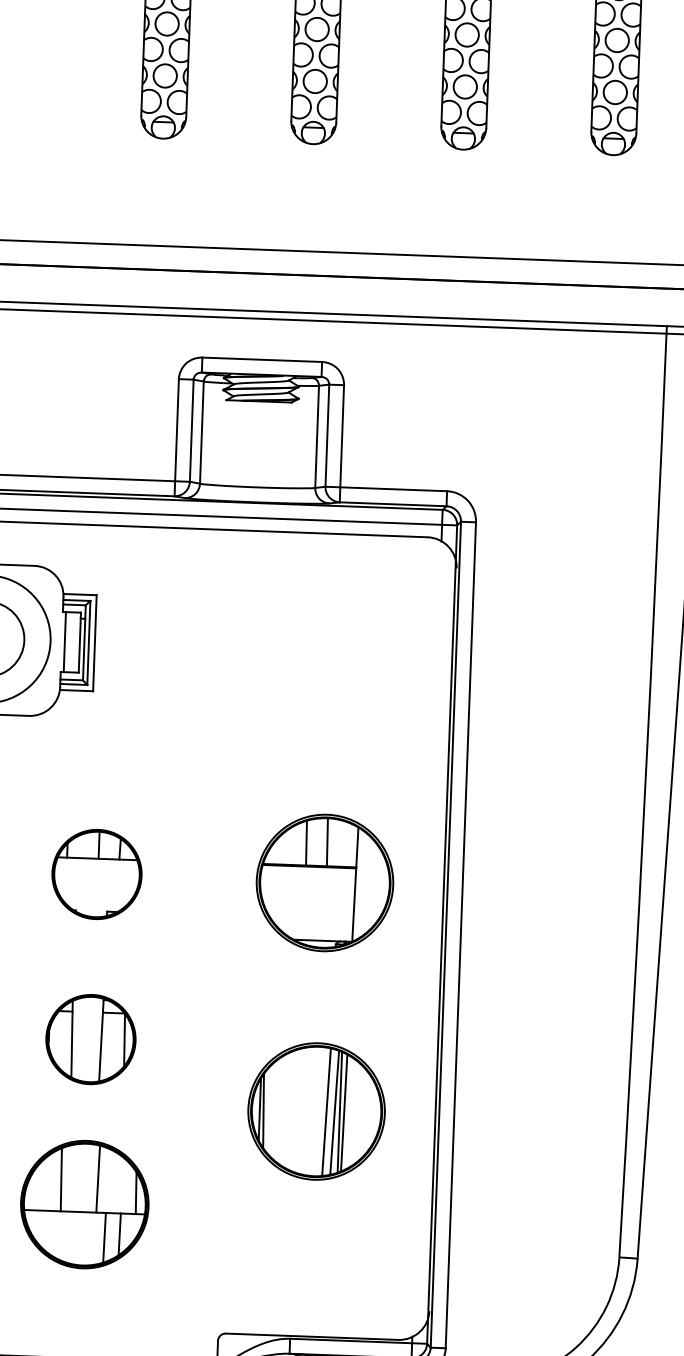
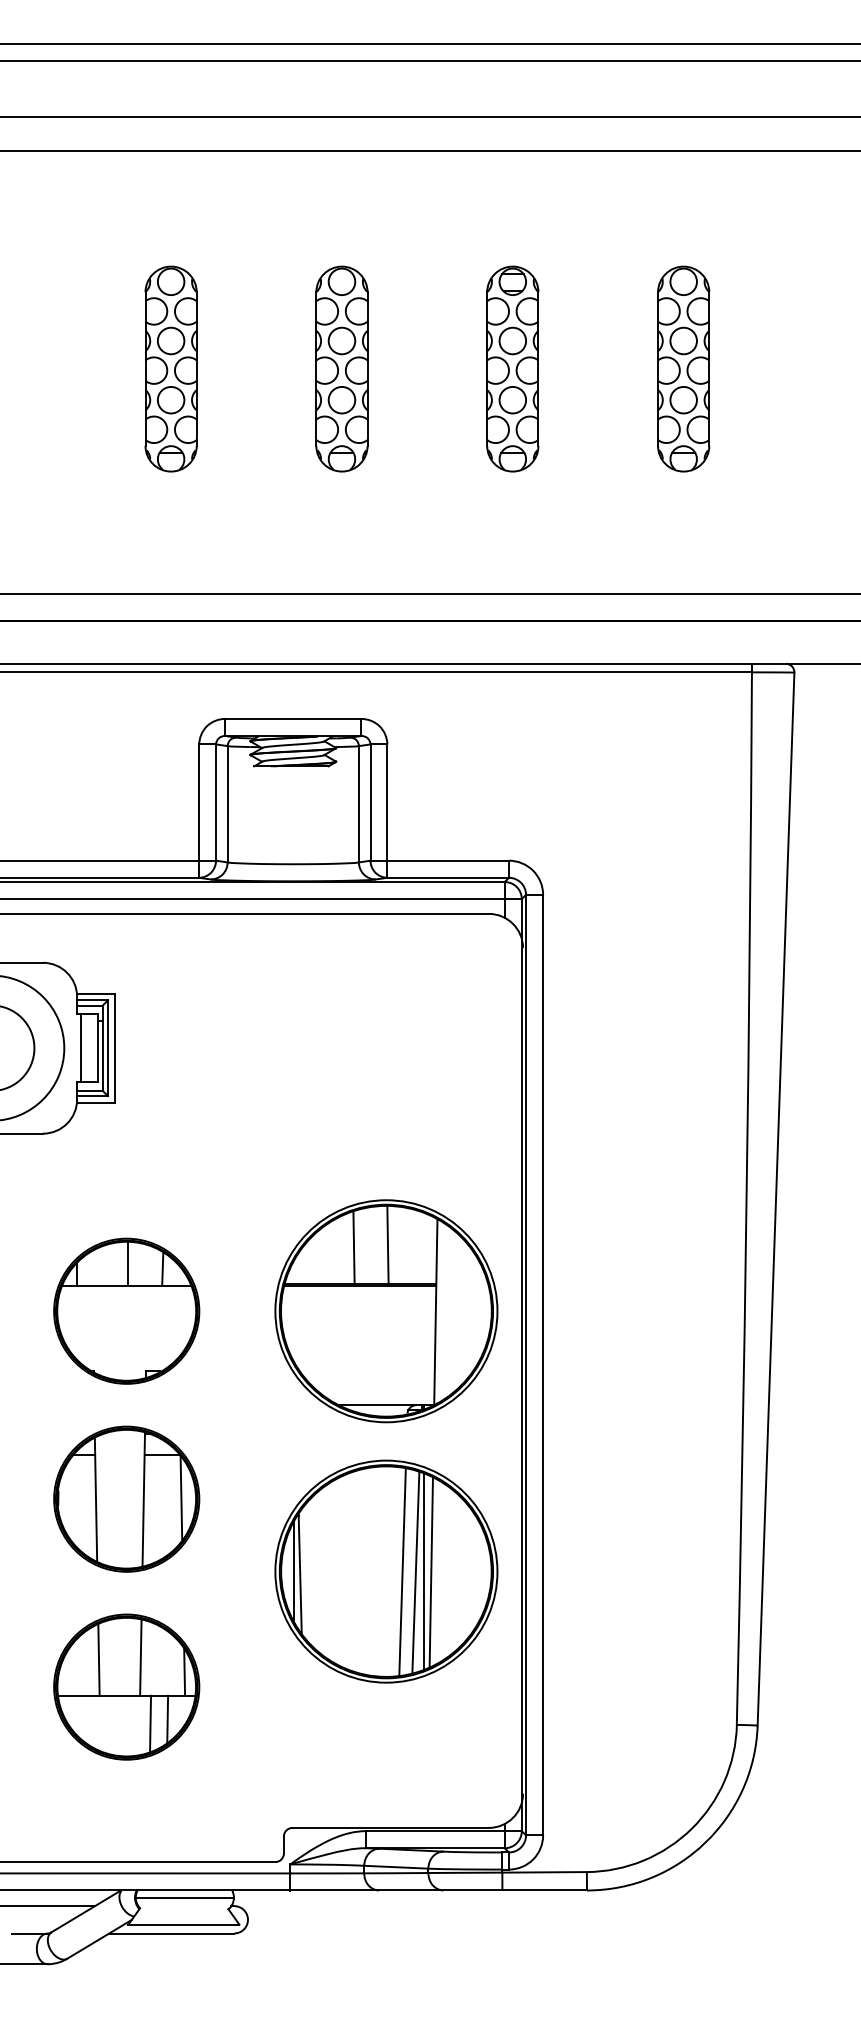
part: (96, 873) -> (126, 1310), size x1.43
part: (325, 883) -> (386, 1311), size x1.43
part: (90, 1038) -> (126, 1498), size x1.43
part: (316, 1111) -> (386, 1571), size x1.43

